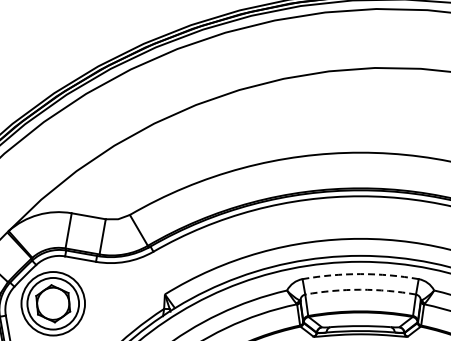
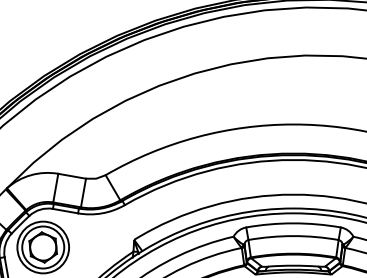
arc: (360, 274) -> (293, 223), dashed -> solid
arc: (360, 289) -> (293, 235), dashed -> solid

